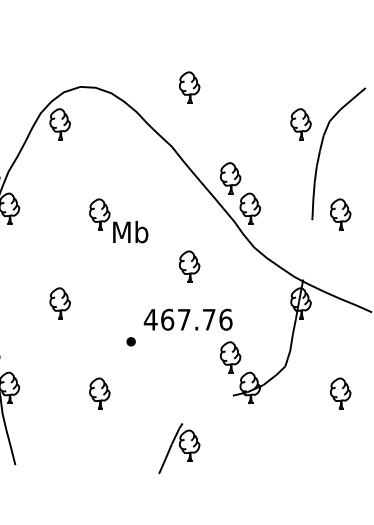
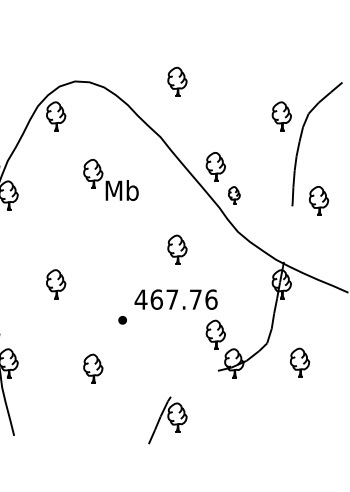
part: (250, 208) -> (234, 195), size x0.6
part: (118, 220) -> (110, 179), moved
part: (341, 393) -> (300, 362), moved

